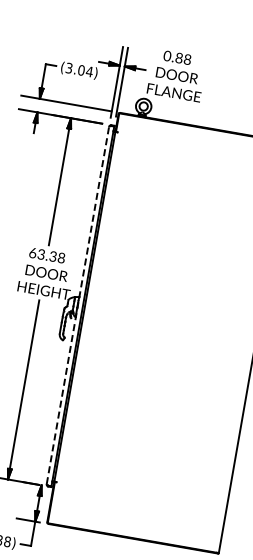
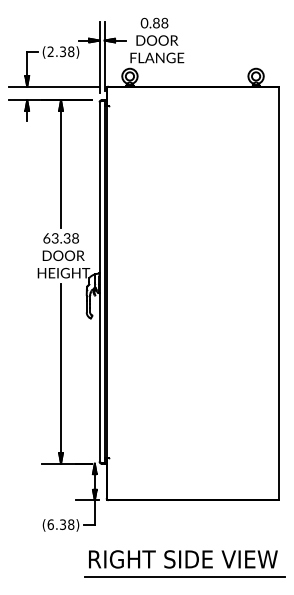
text: (79, 69) -> (60, 51), (3.04) -> (2.38)
line: (77, 306) -> (99, 282), dashed -> solid

